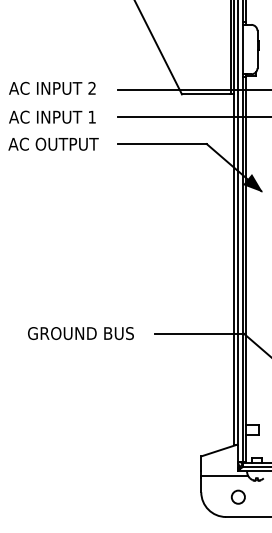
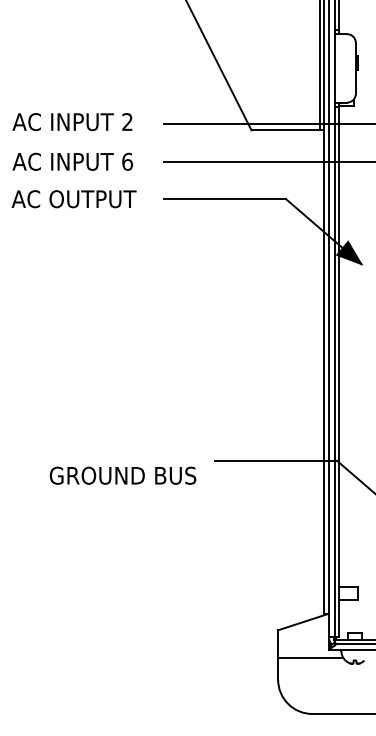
text: (92, 116) -> (127, 160), 1 -> 6
text: (80, 333) -> (122, 475), moved
circle: (237, 496) -> (328, 685), removed

